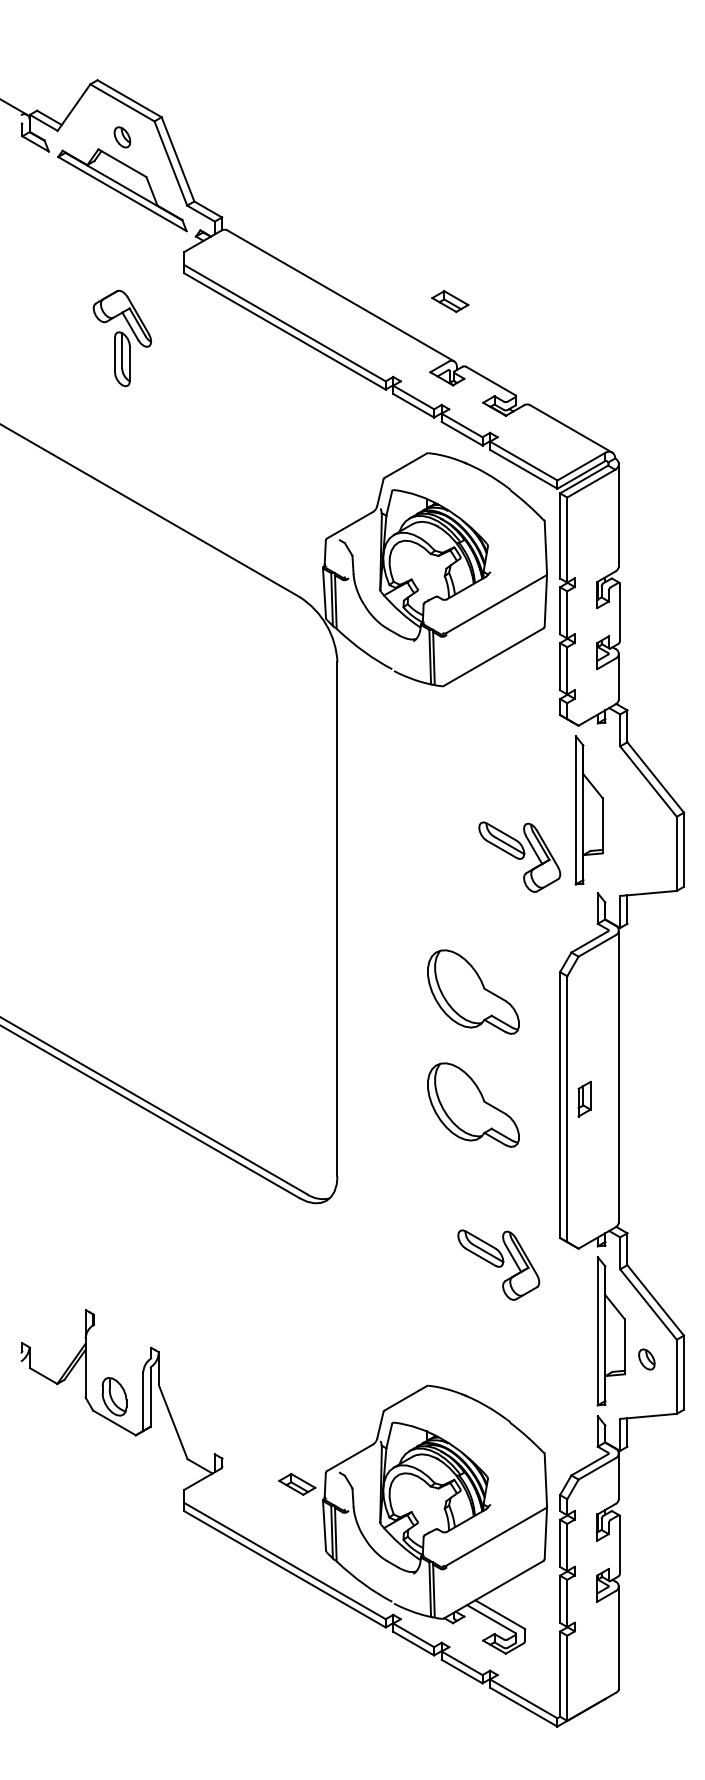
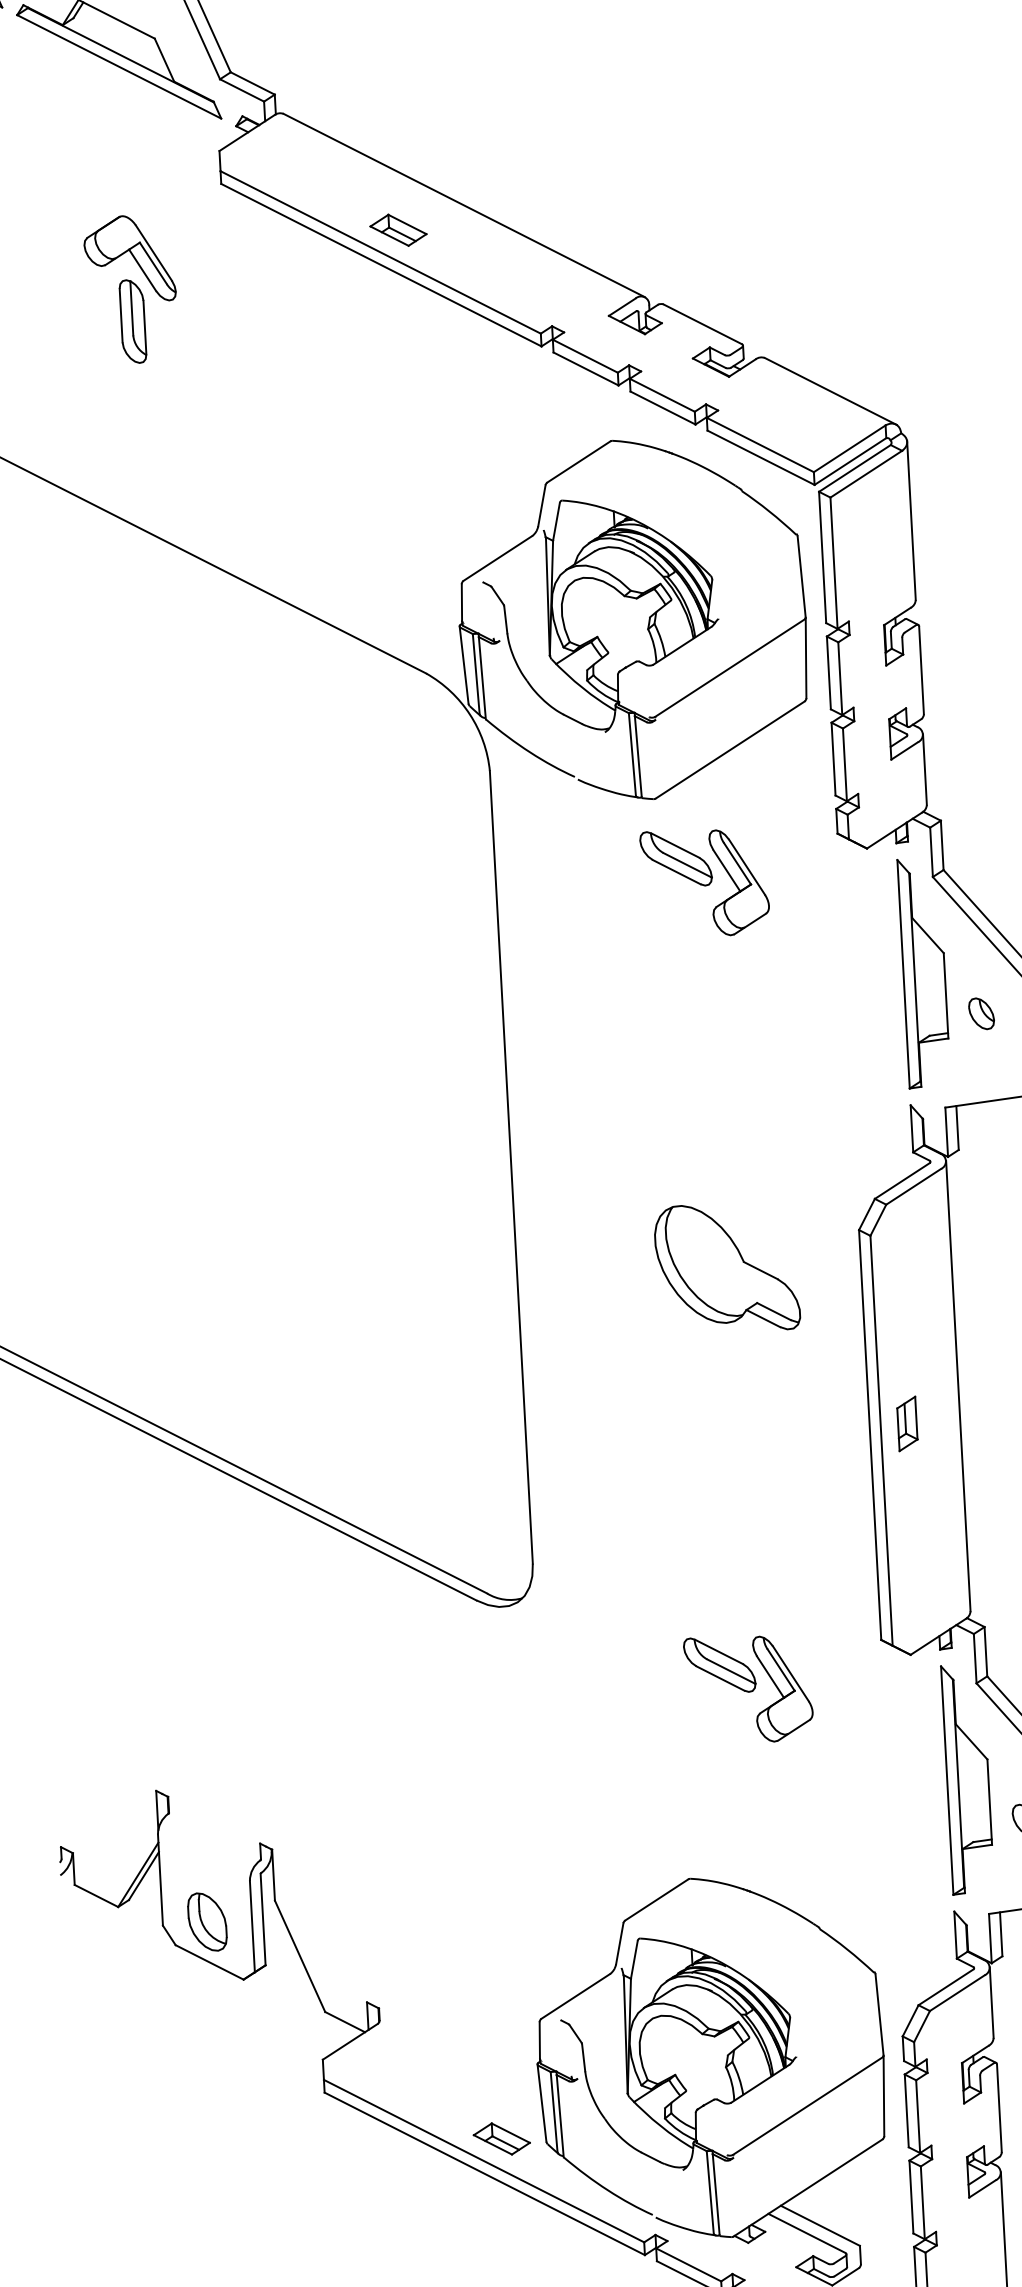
part: (450, 301) -> (398, 230), moved
part: (588, 810) -> (923, 973), moved
part: (646, 836) -> (980, 1013), added
part: (519, 856) -> (704, 881), moved
part: (473, 1104) -> (736, 1441), removed
part: (498, 1264) -> (748, 1688), moved
part: (297, 1483) -> (502, 2137), moved

